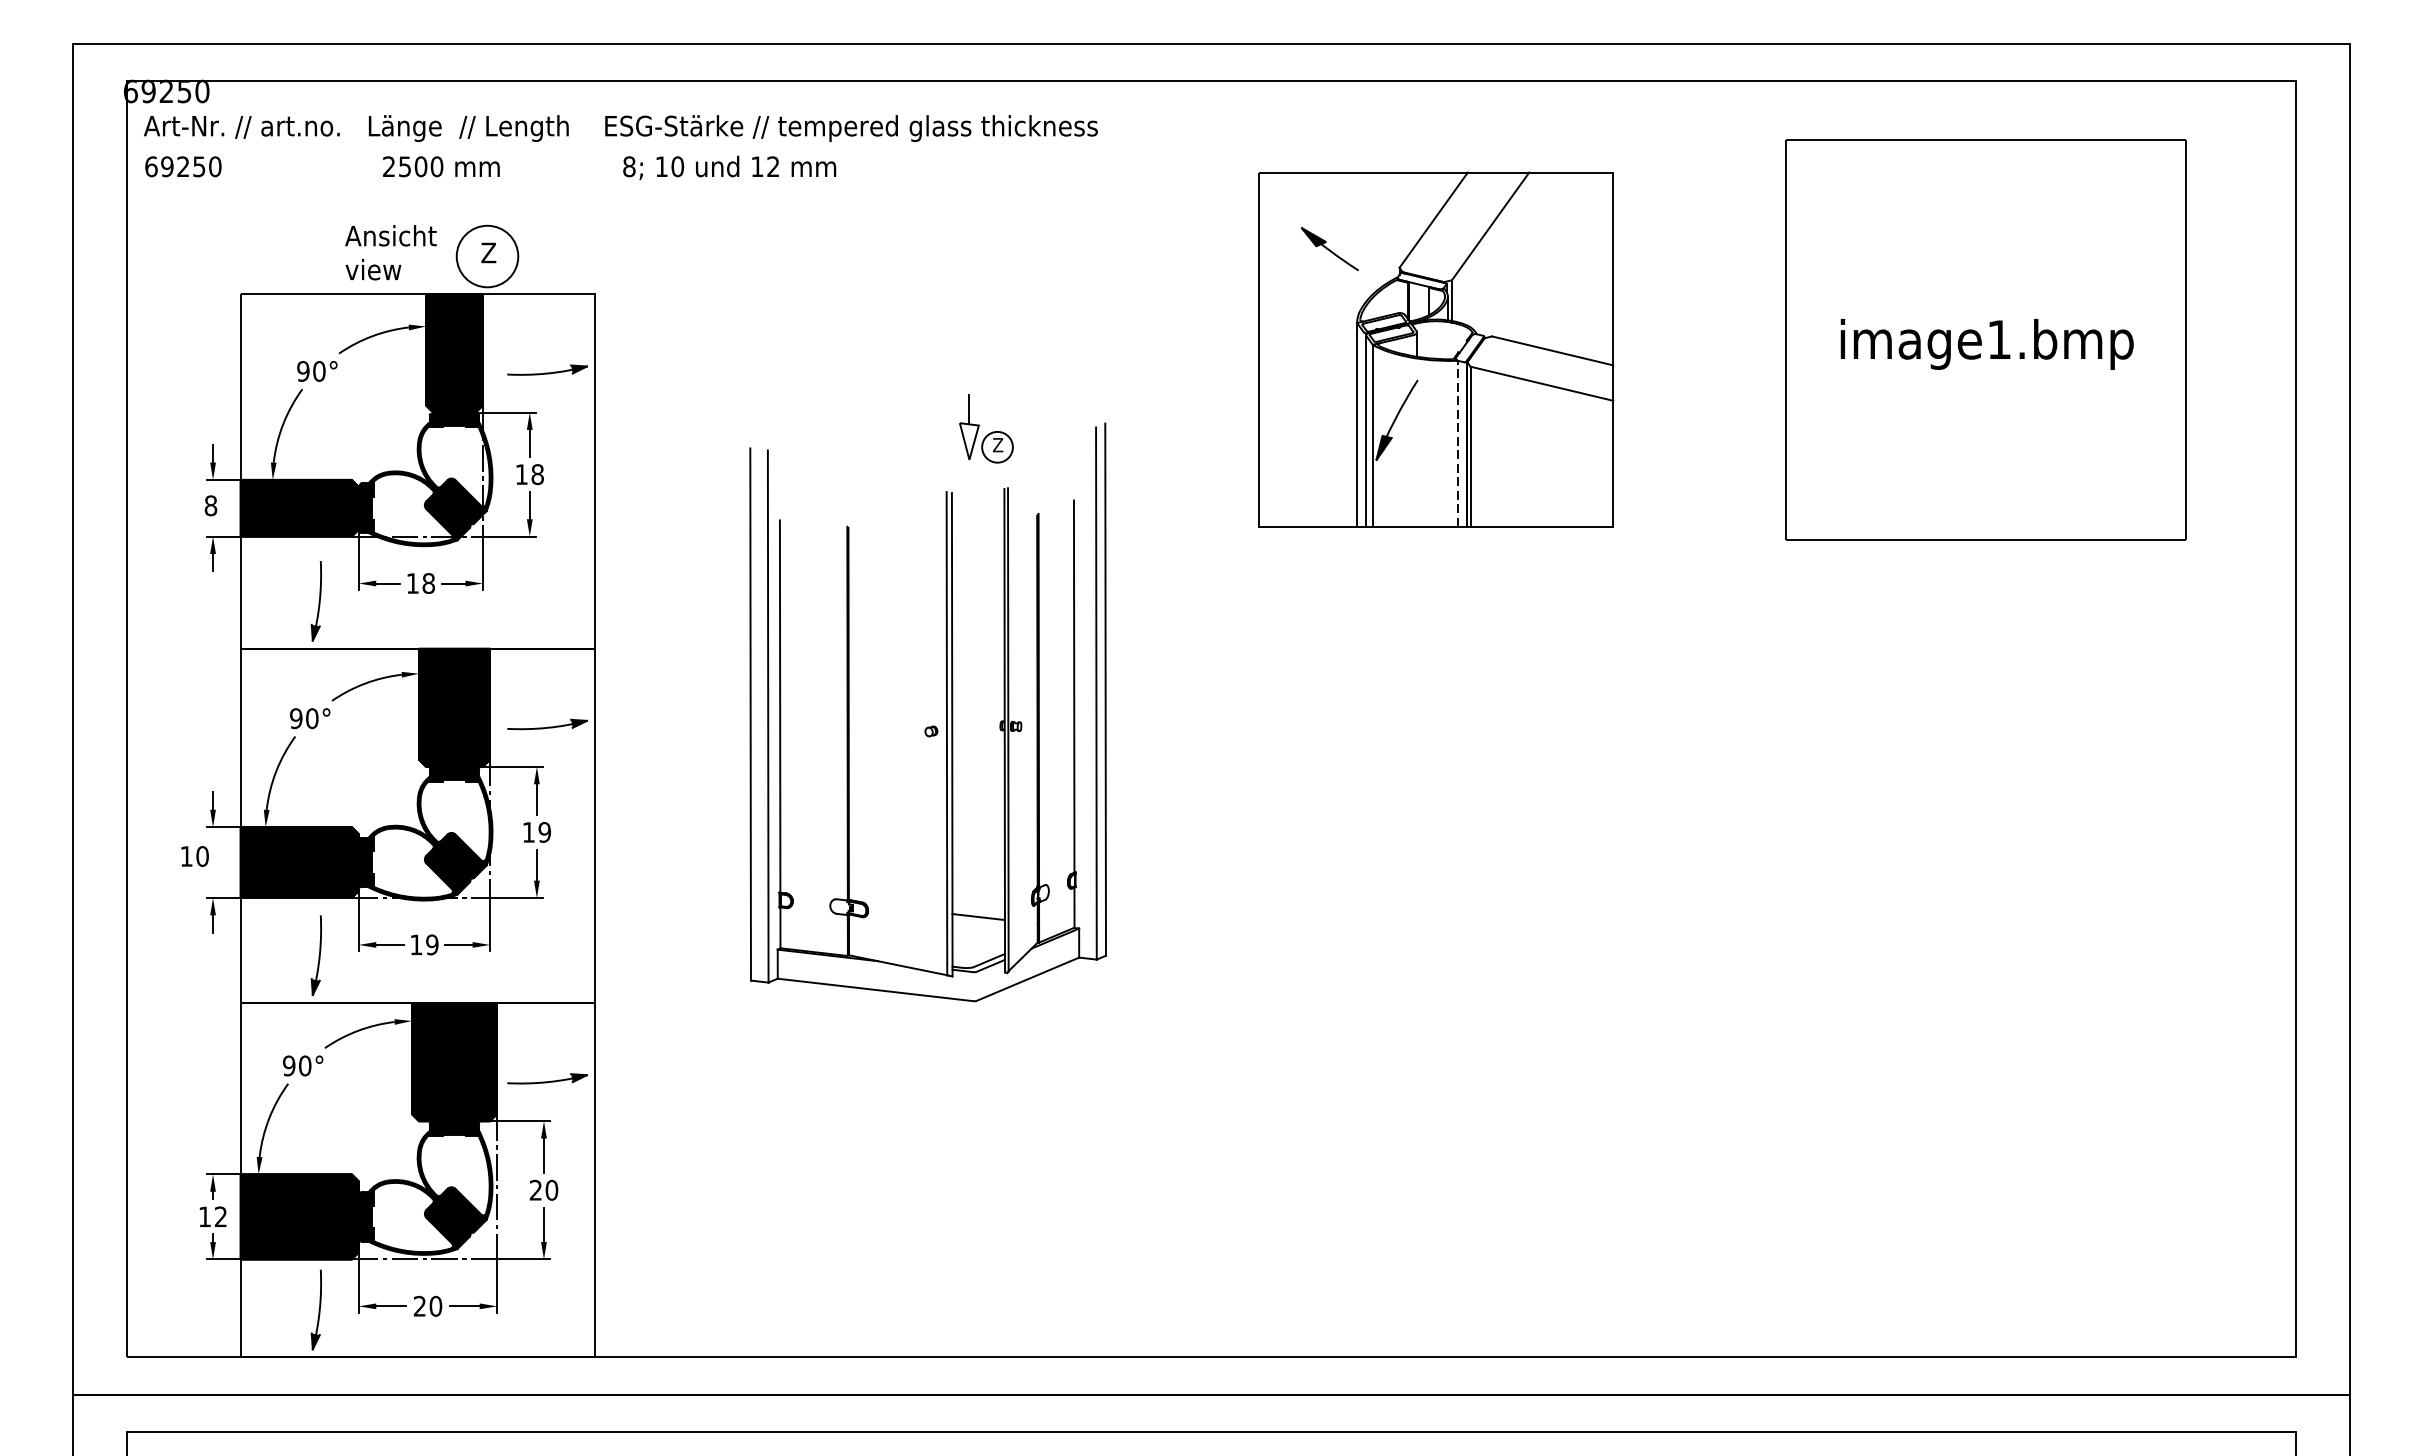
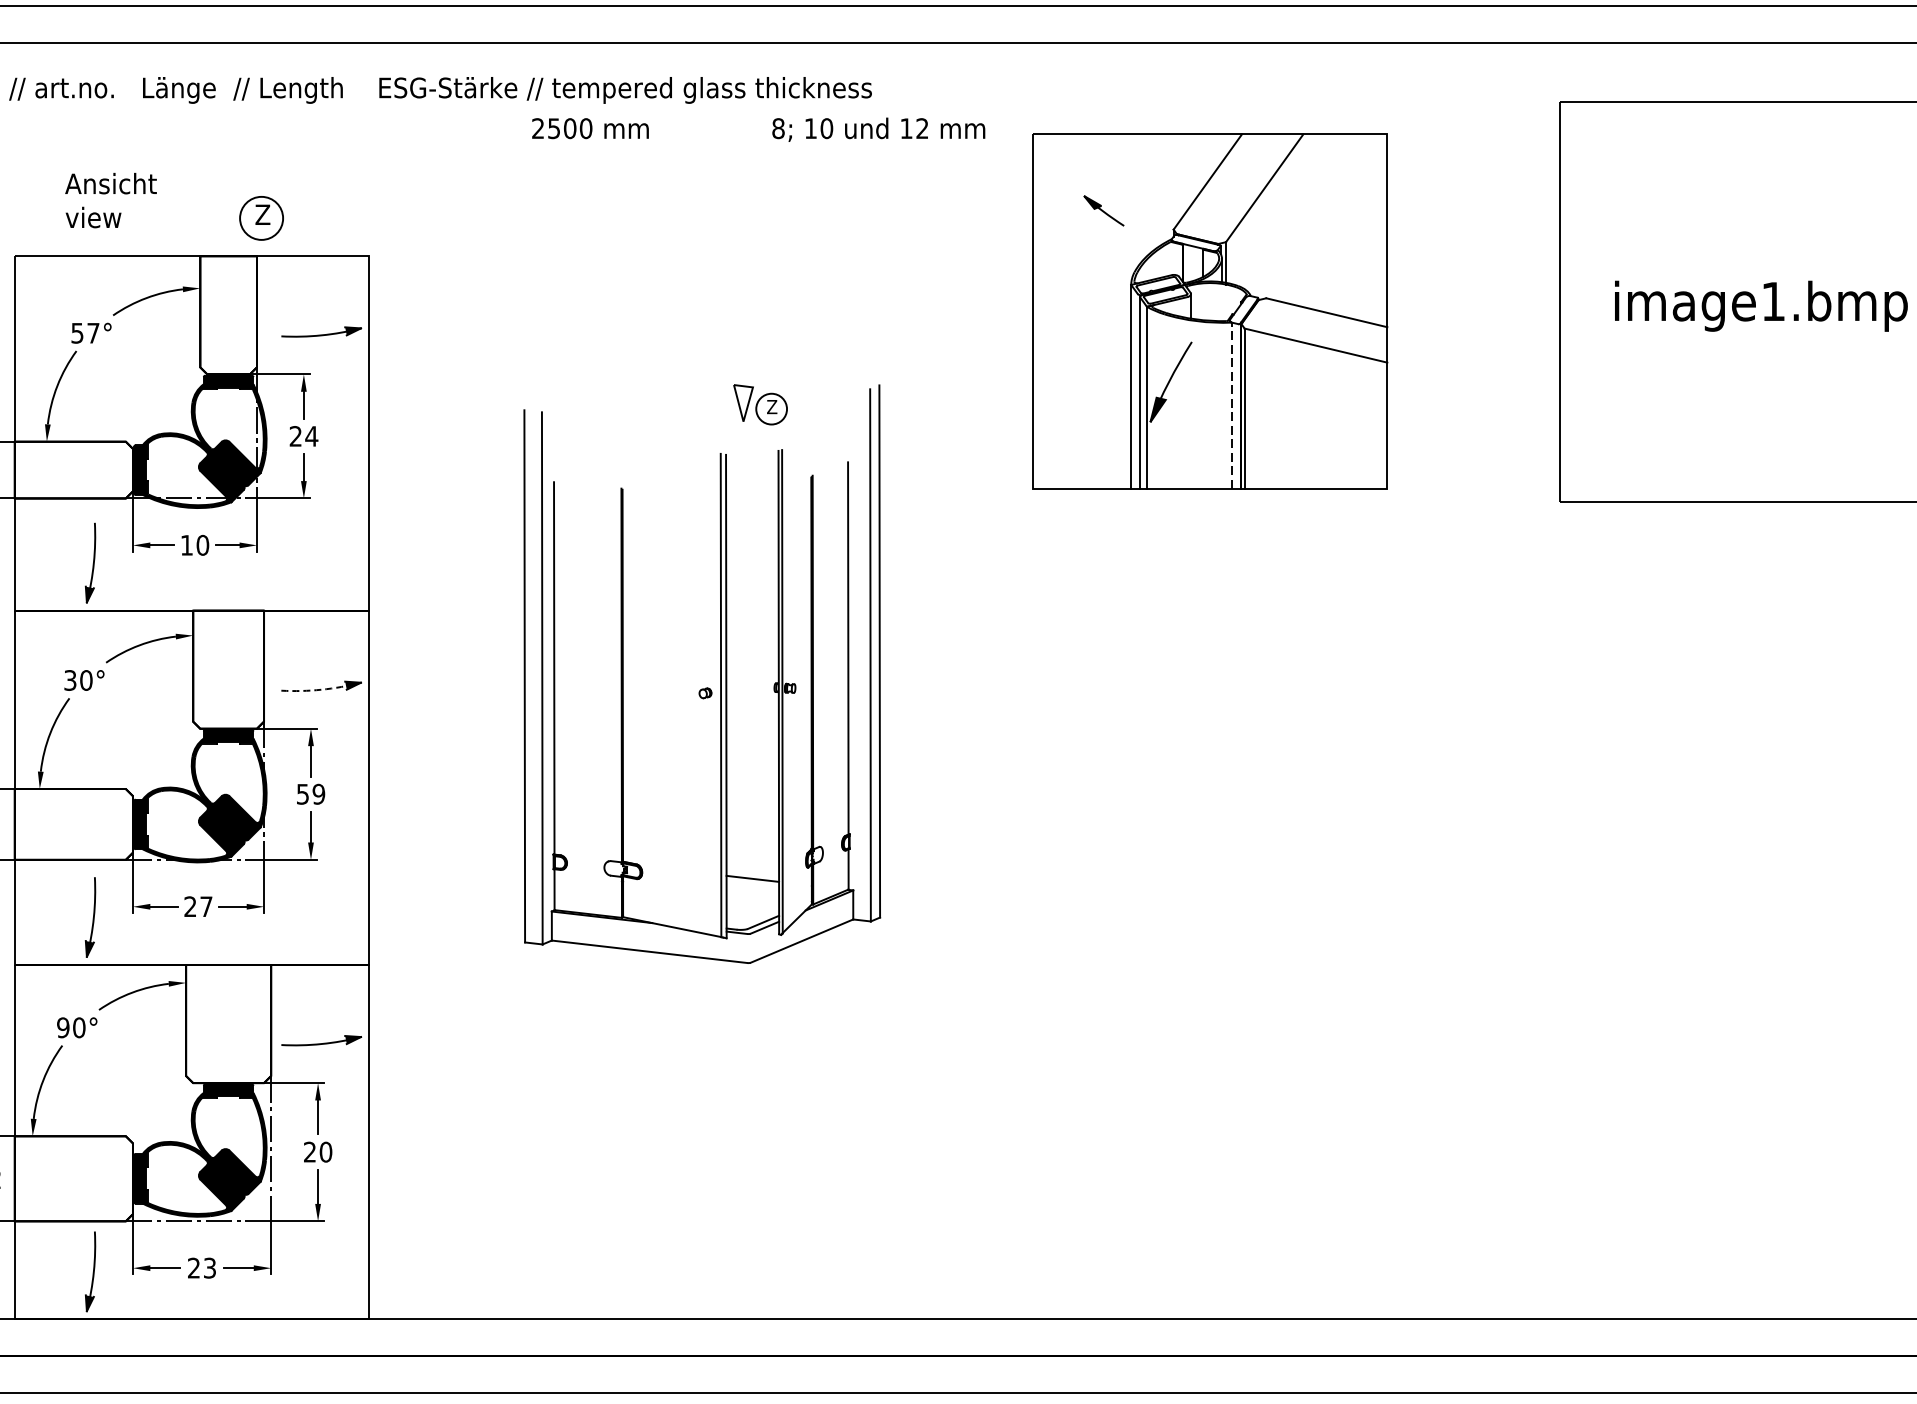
text: (609, 167) -> (758, 129), moved
part: (1329, 248) -> (1103, 210), size x0.7
text: (390, 252) -> (110, 200), moved
circle: (487, 256) -> (261, 218), size x0.7
fill: (454, 353) -> (228, 315), removed
text: (311, 371) -> (85, 333), 90° -> 57°
line: (969, 409) -> (743, 371), removed
text: (529, 474) -> (303, 436), 18 -> 24
fill: (299, 507) -> (73, 469), removed
text: (428, 583) -> (202, 545), 18 -> 10
fill: (454, 707) -> (228, 669), removed
text: (296, 718) -> (70, 680), 90° -> 30°
arc: (547, 727) -> (321, 689), solid -> dashed
text: (528, 832) -> (302, 794), 19 -> 59
fill: (299, 862) -> (73, 824), removed
text: (424, 944) -> (198, 906), 19 -> 27
fill: (454, 1062) -> (228, 1024), removed
fill: (299, 1216) -> (73, 1178), removed
text: (435, 1305) -> (209, 1267), 20 -> 23

